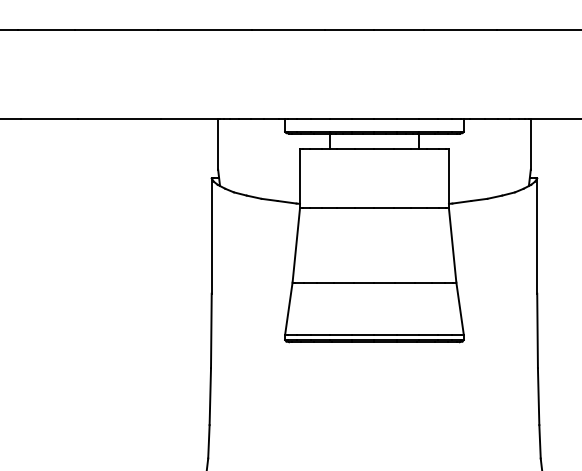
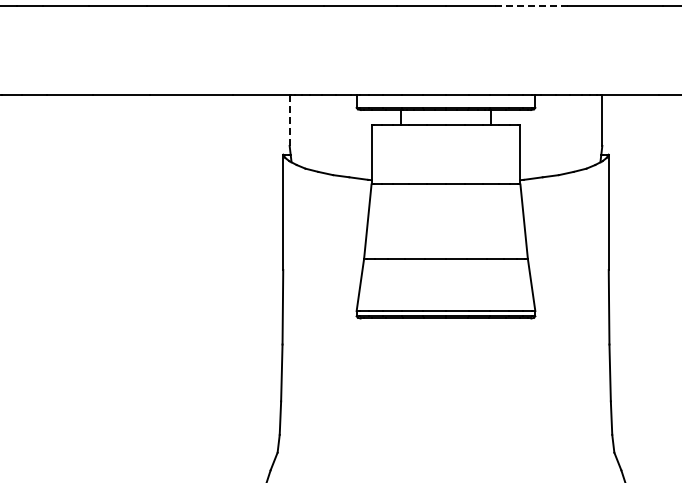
line: (460, 29) -> (532, 5), solid -> dashed
line: (217, 145) -> (289, 121), solid -> dashed

